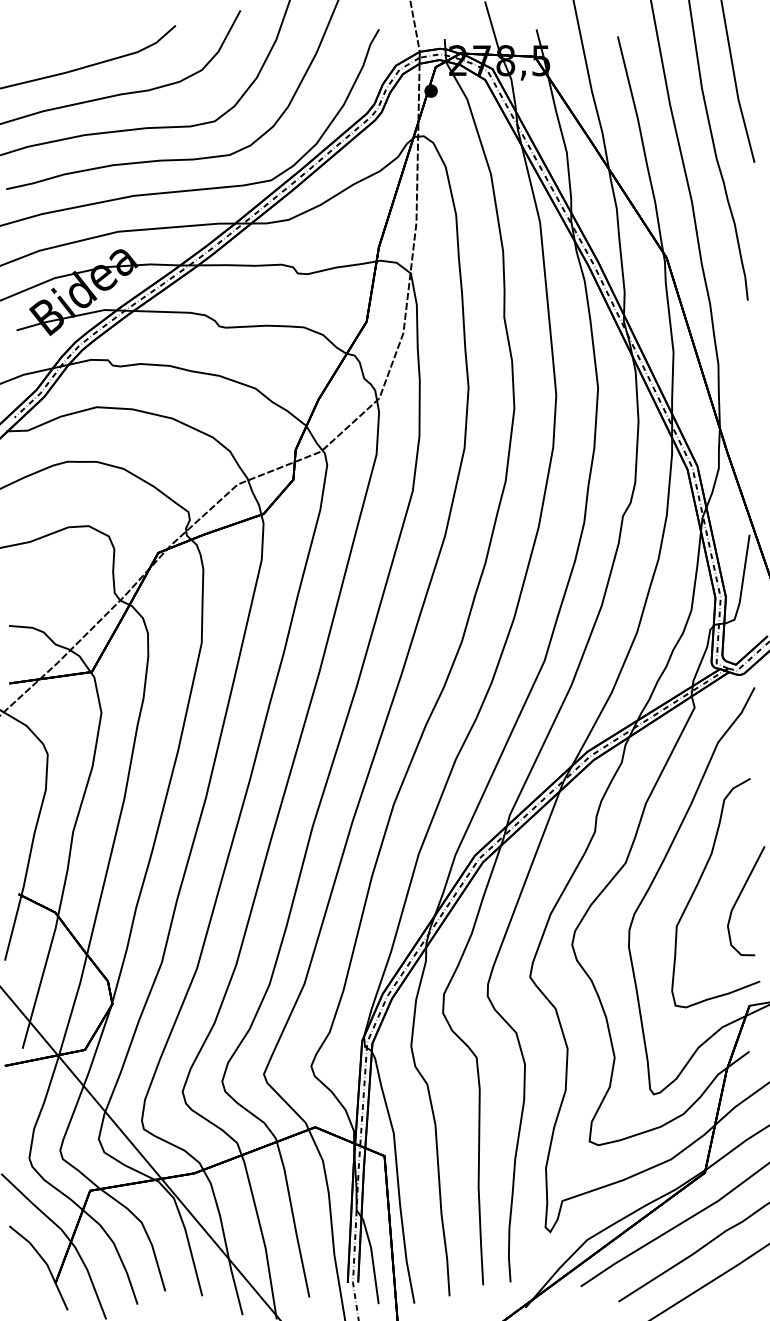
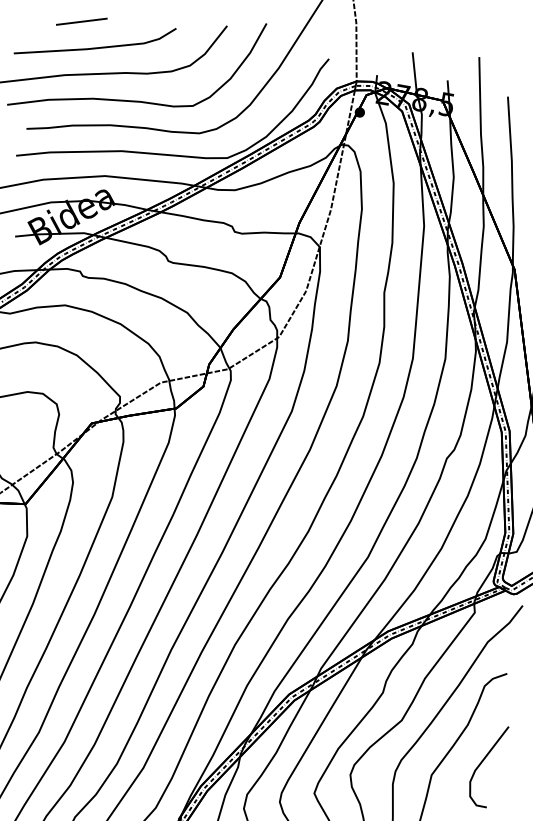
line: (52, 38) -> (81, 21), added

